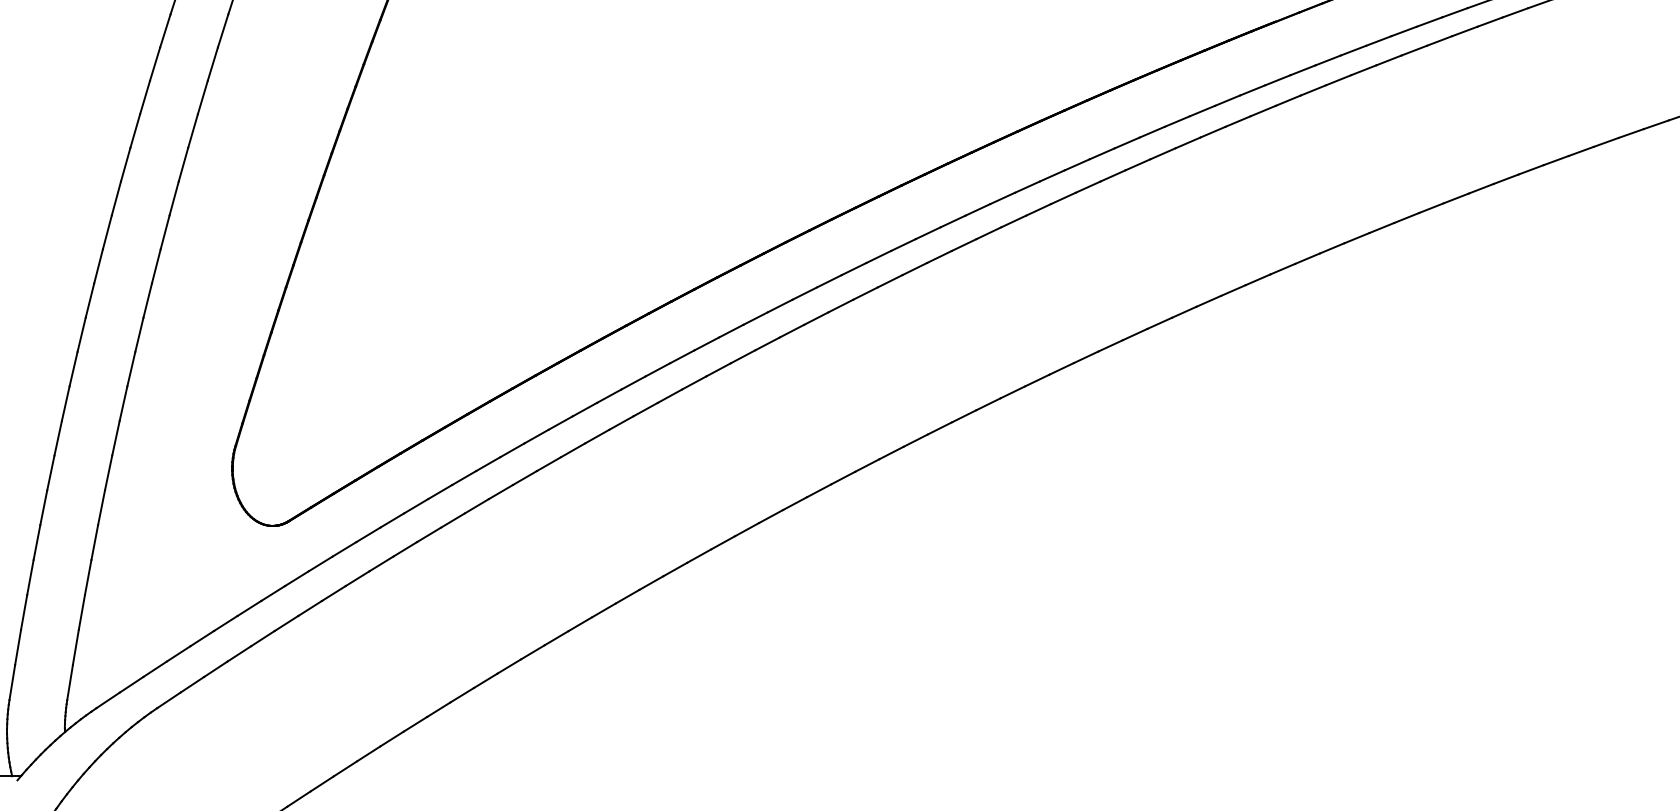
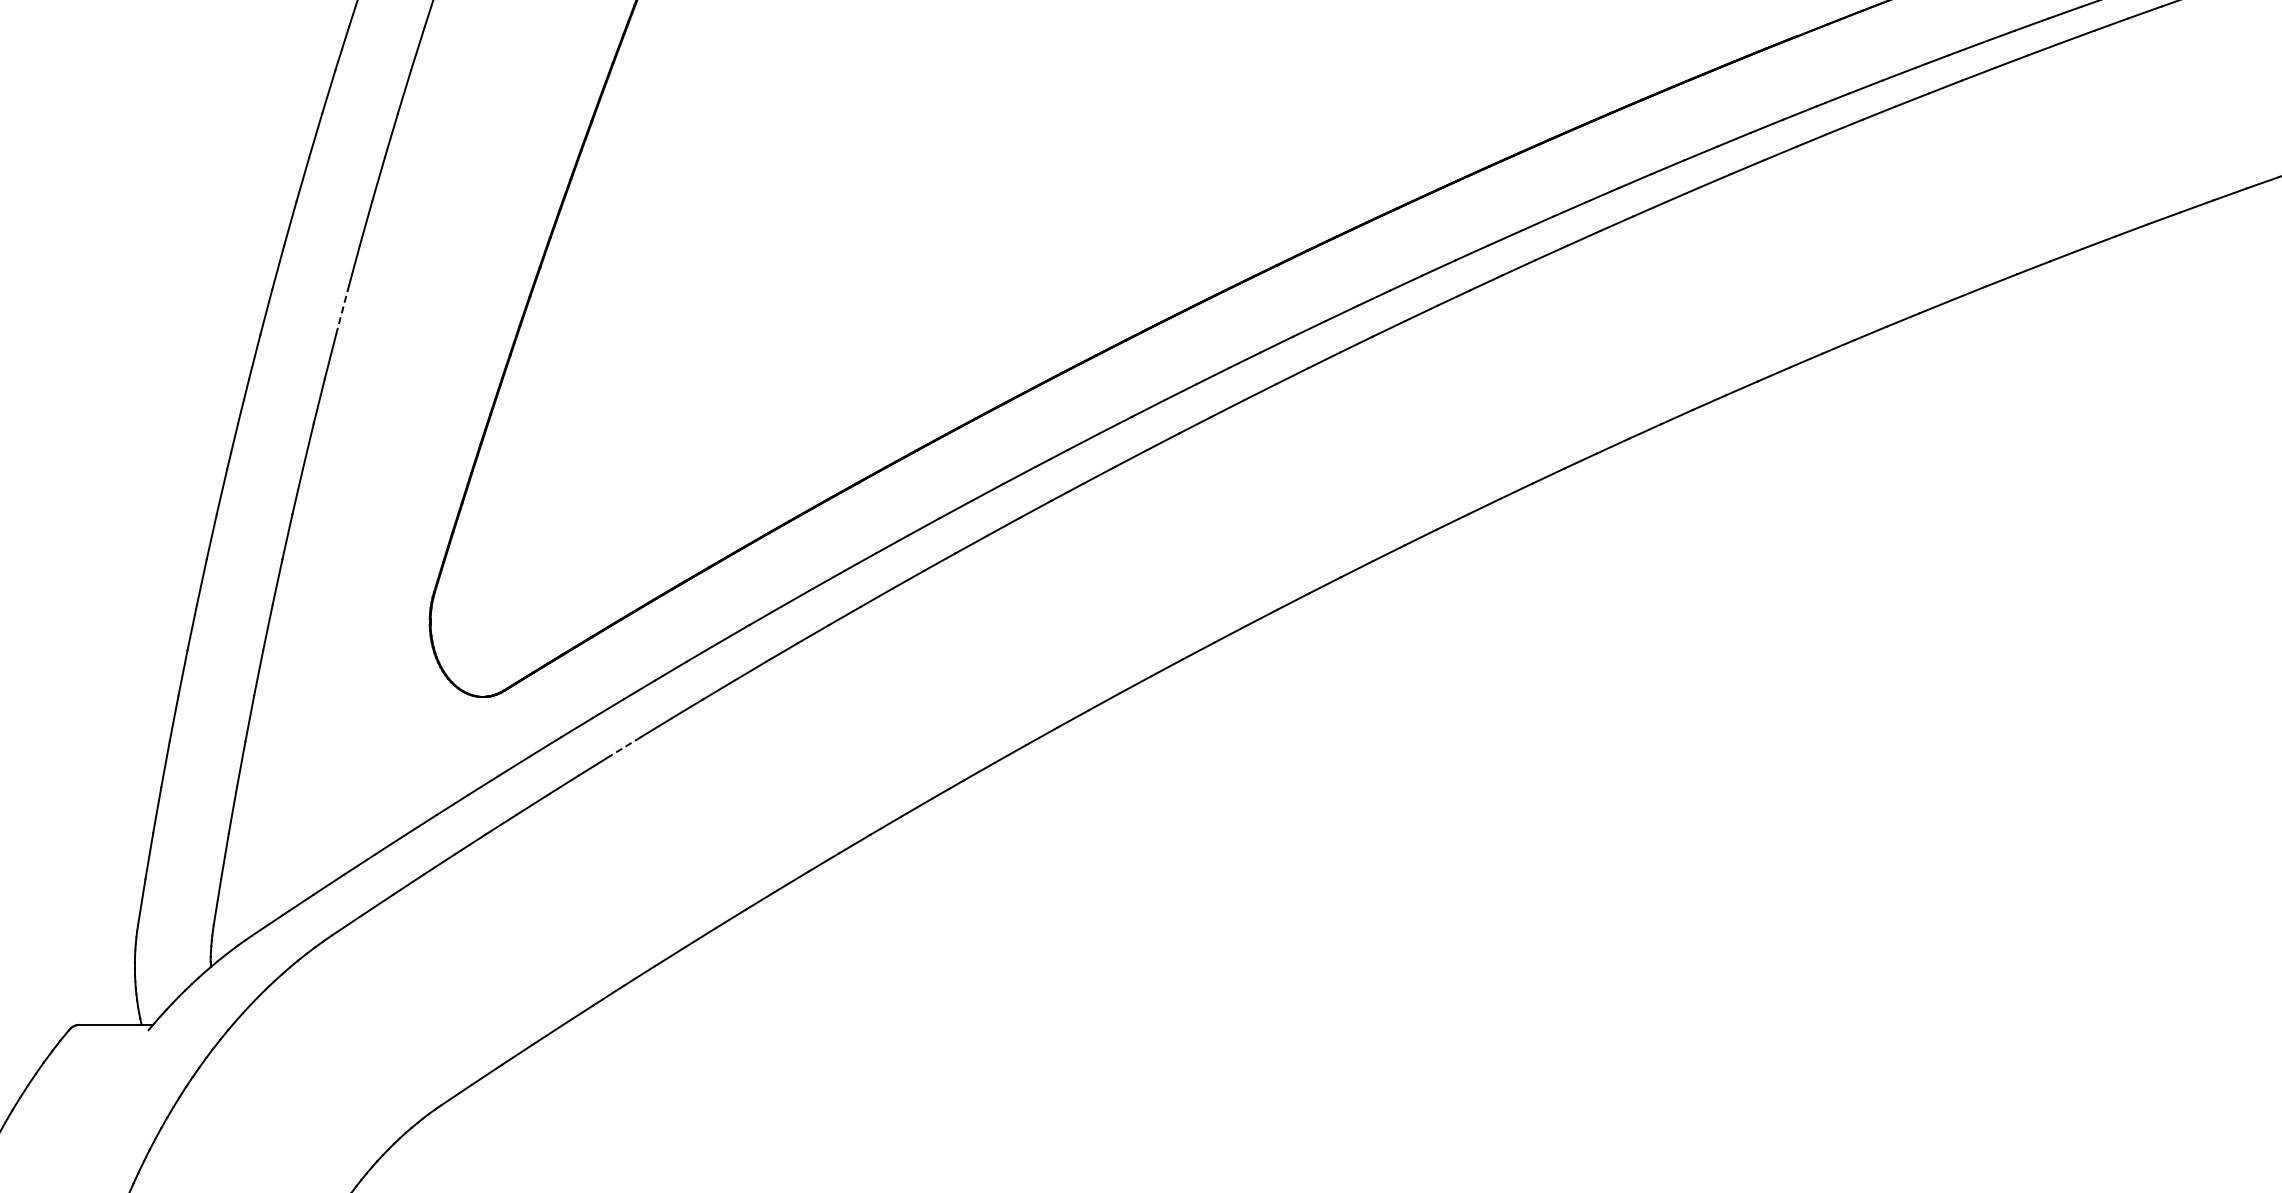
line: (165, 231) -> (342, 311), solid -> dashed
line: (380, 564) -> (624, 747), solid -> dashed

